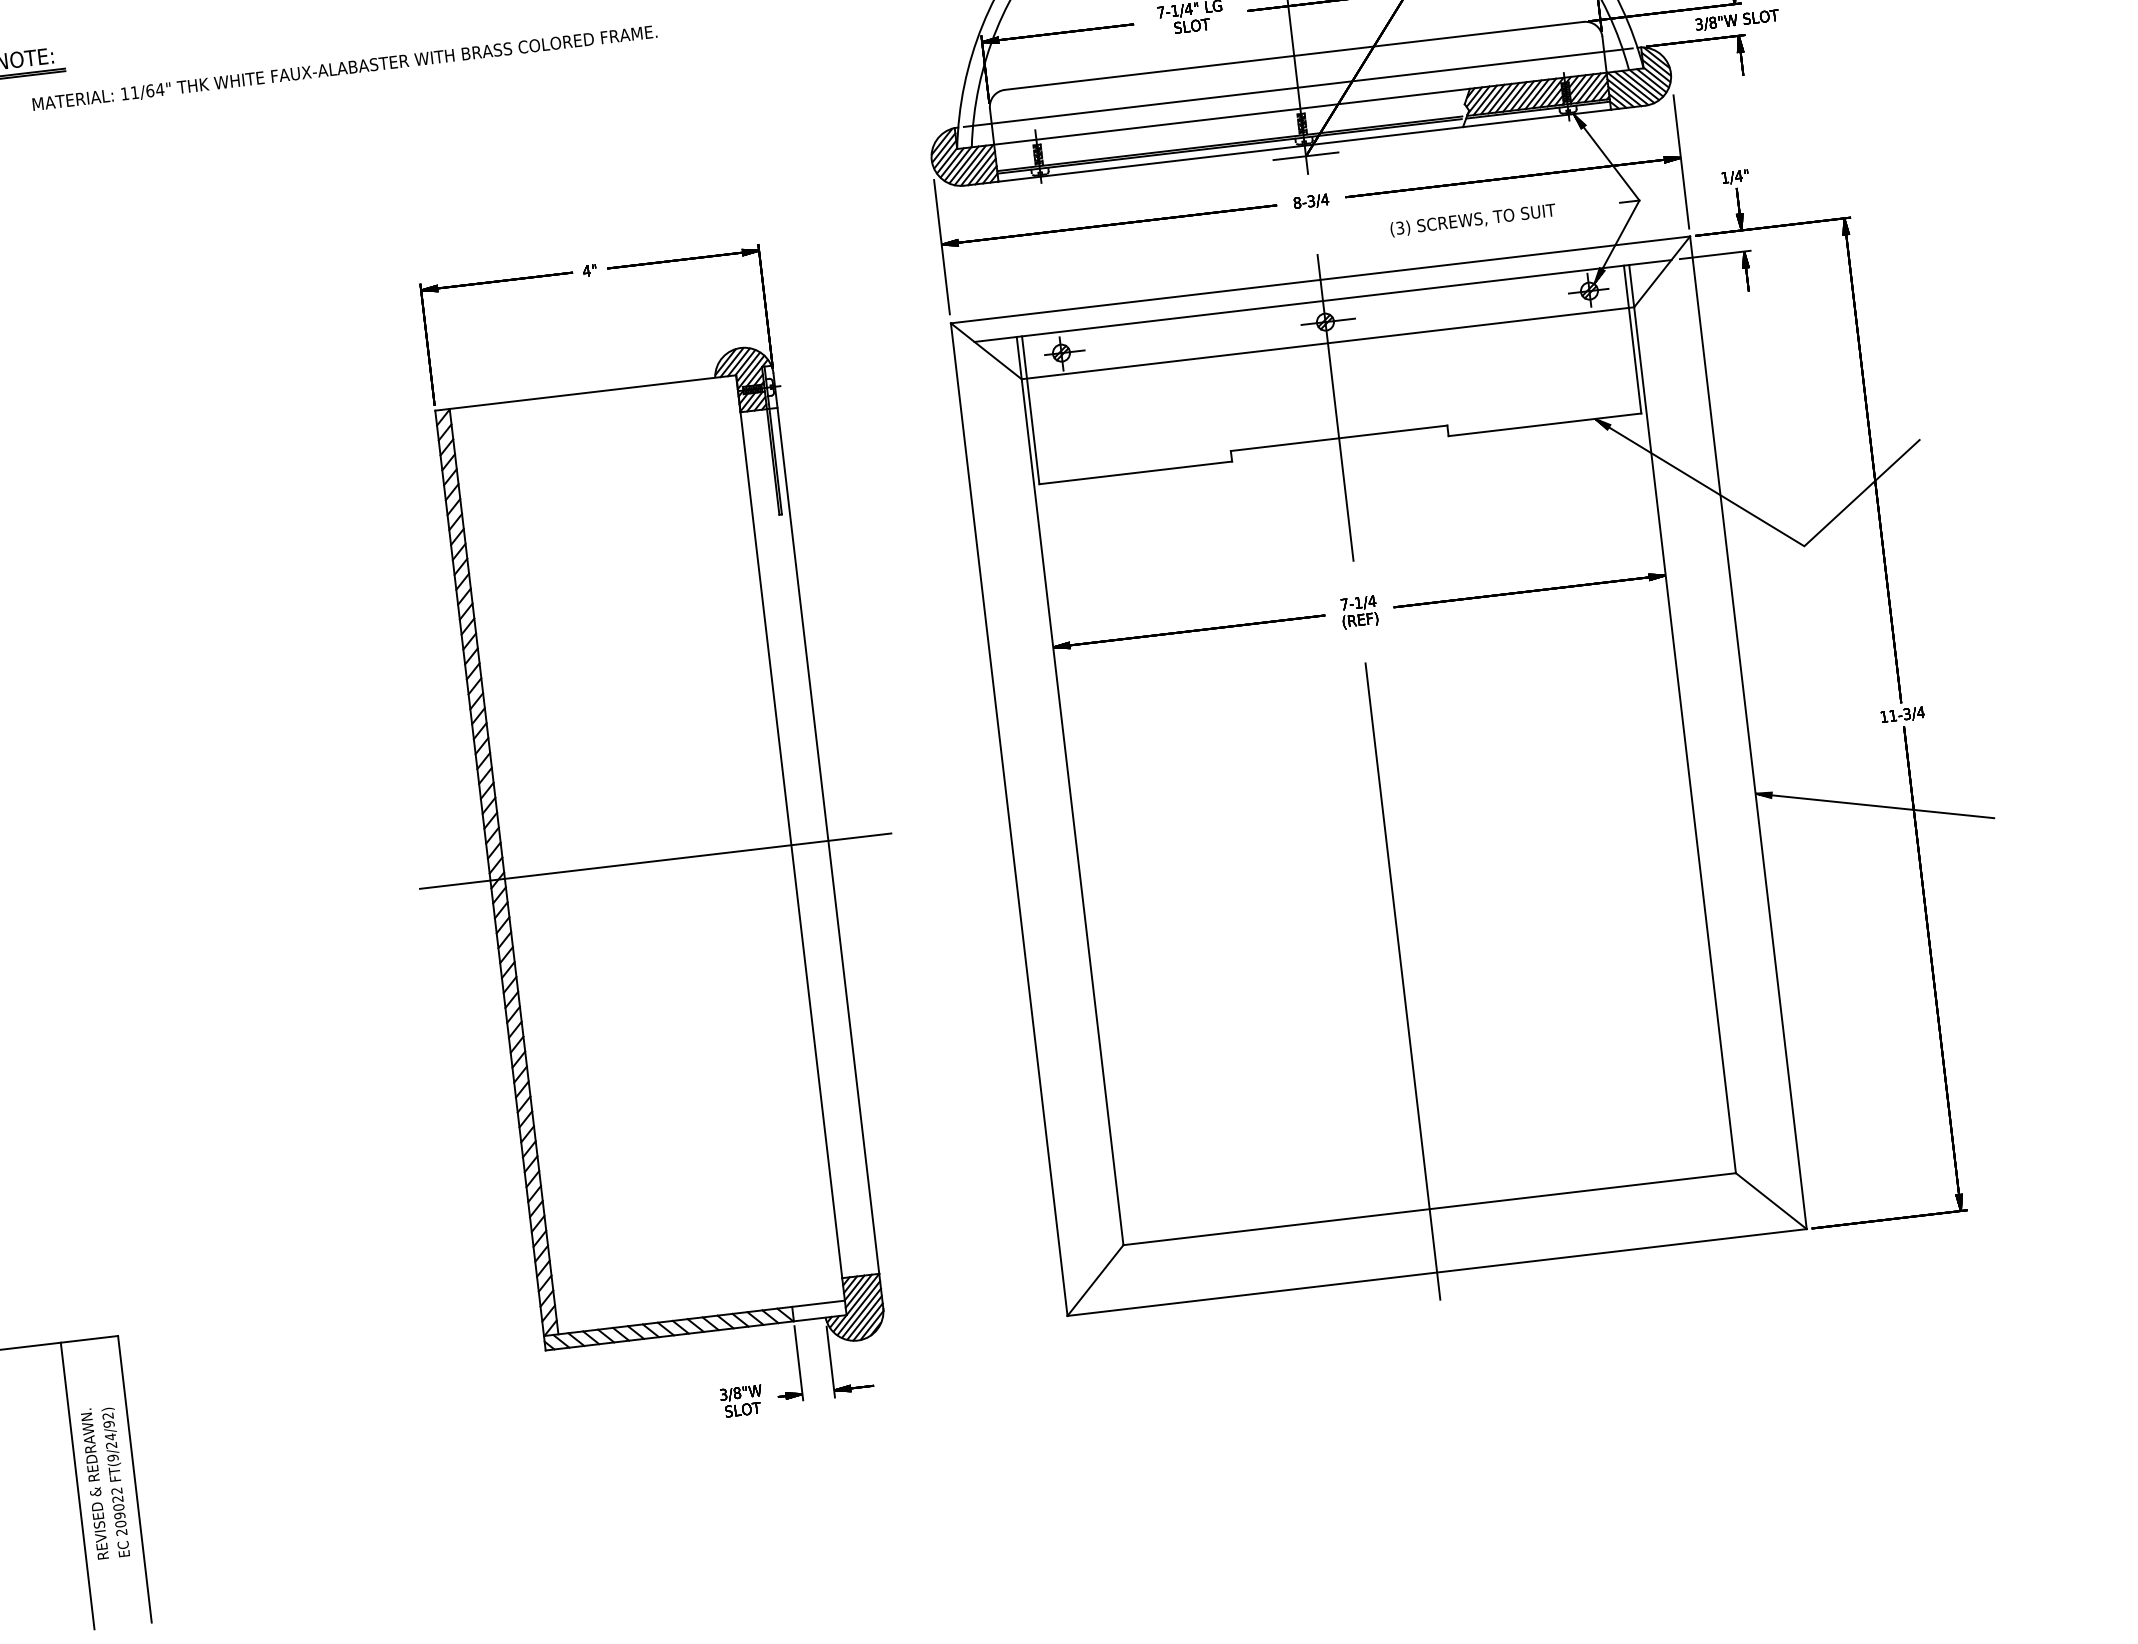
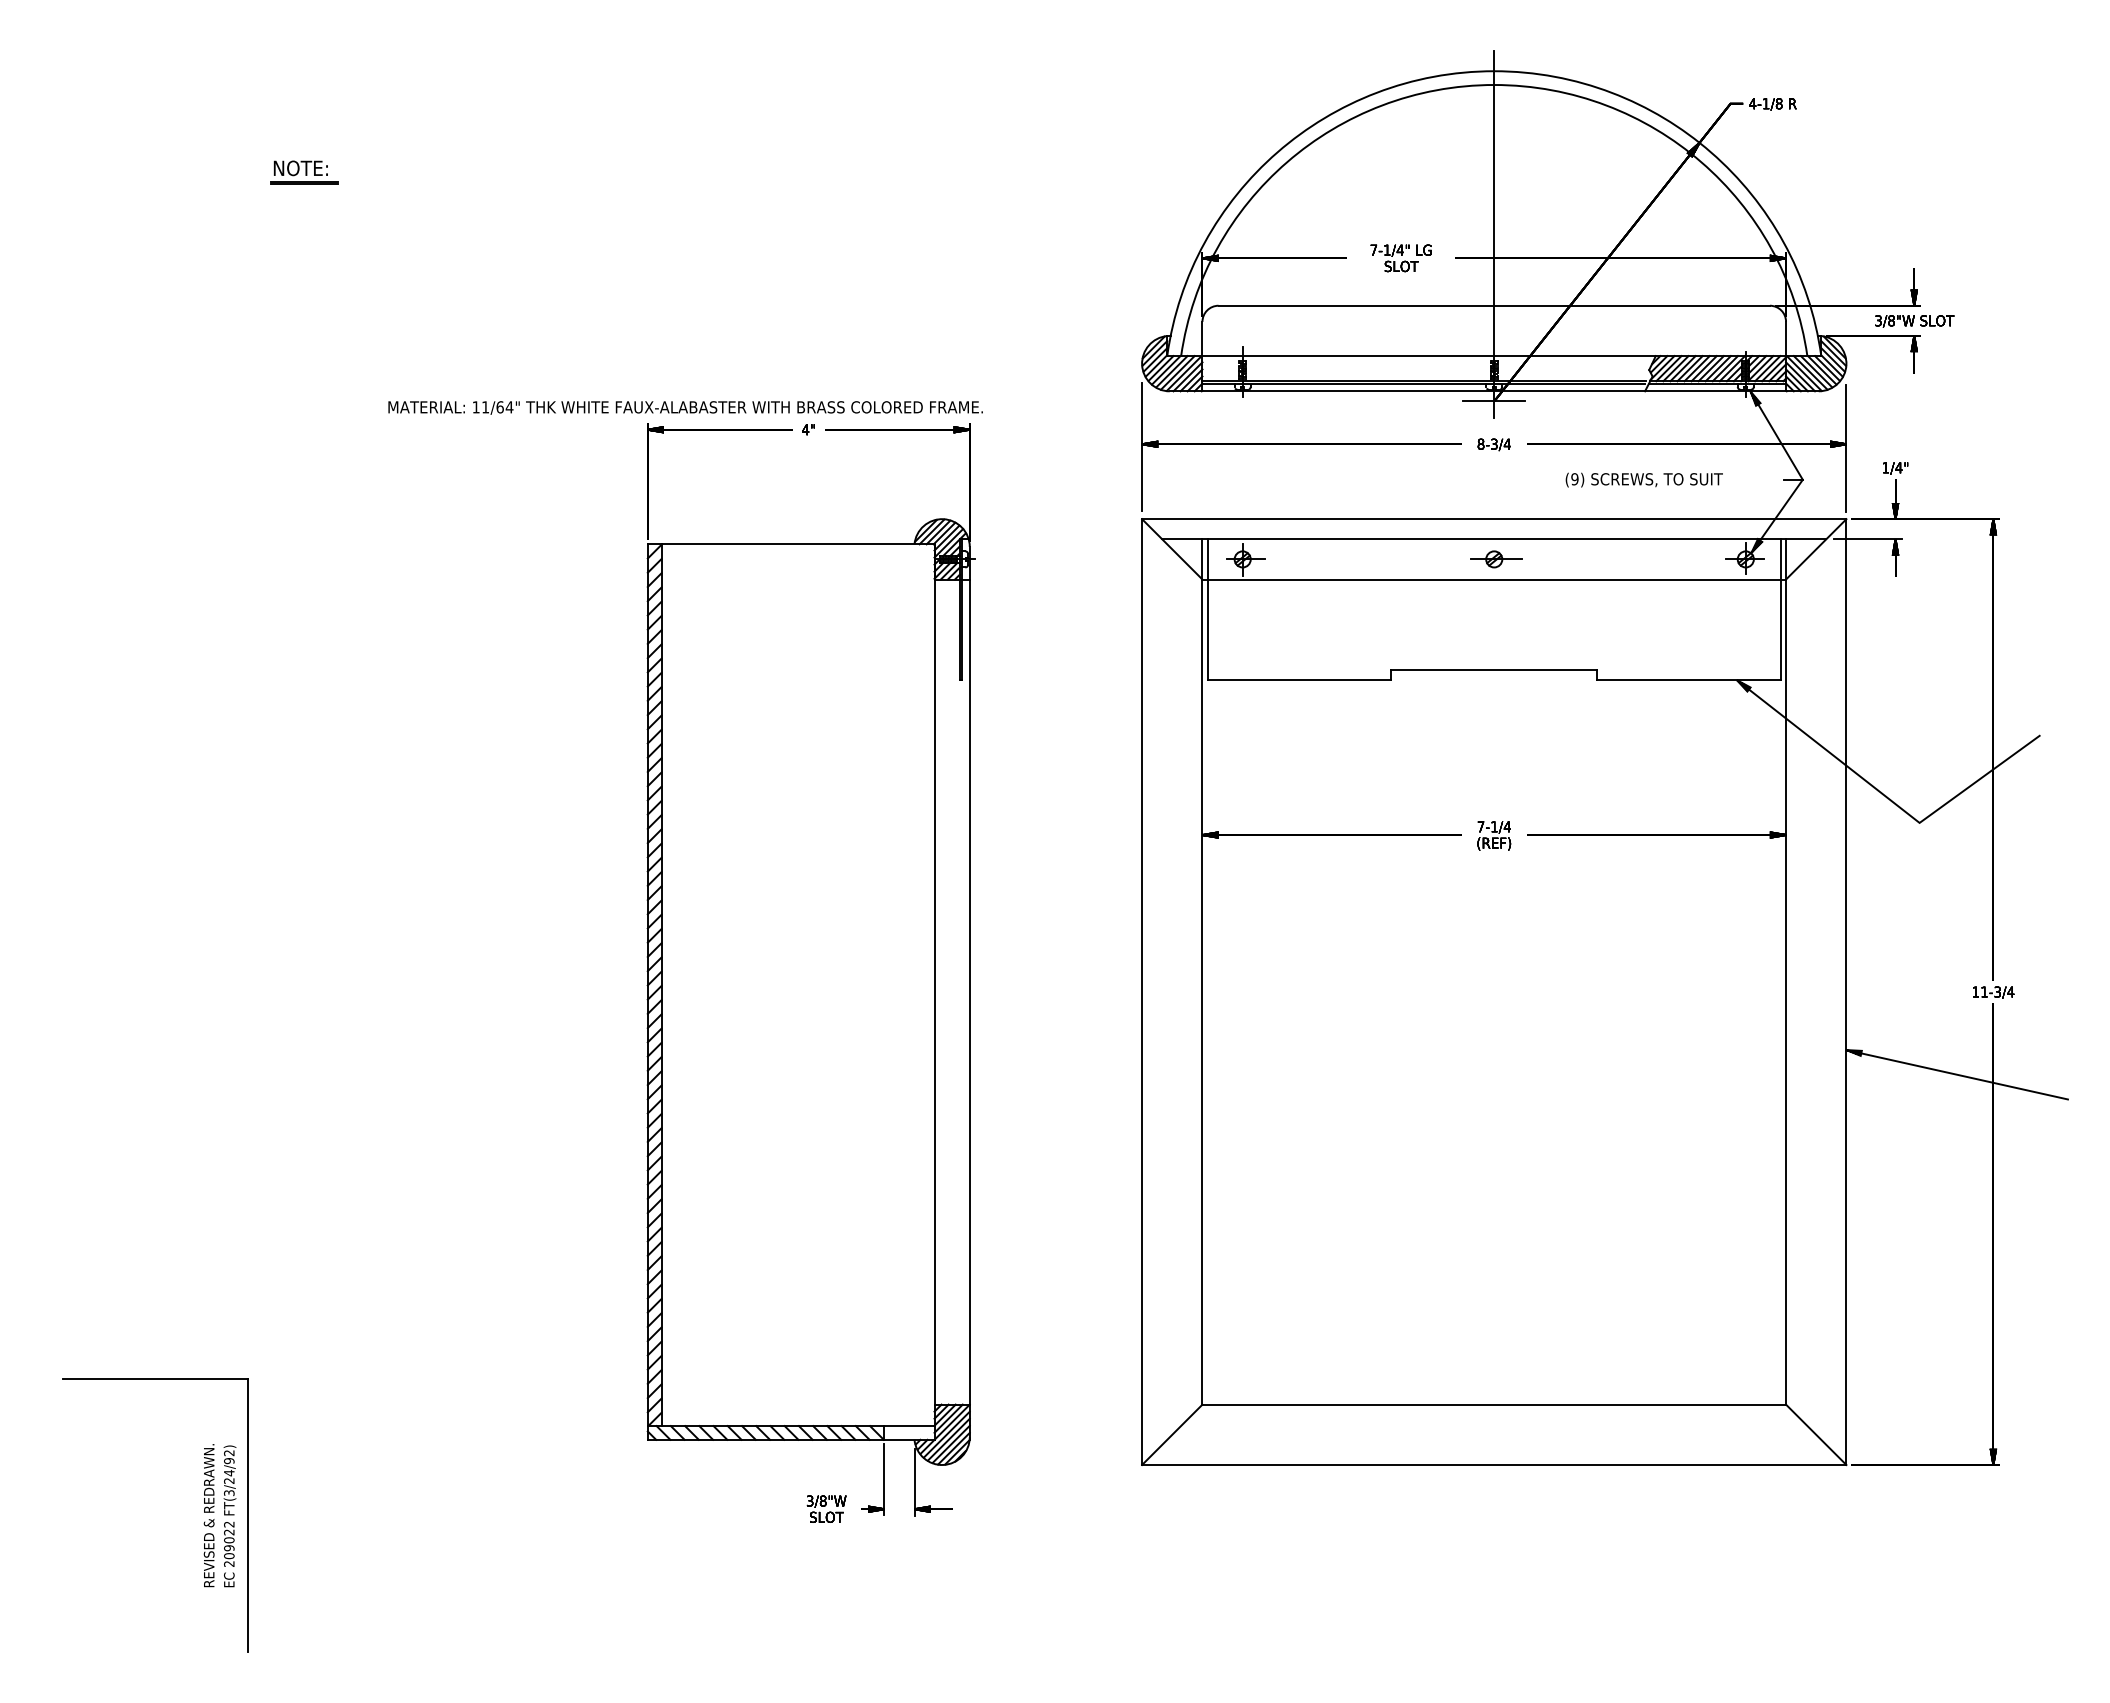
text: (344, 68) -> (685, 407), moved
line: (1298, 88) -> (1494, 336), removed
text: (1399, 228) -> (1574, 479), (3) -> (9)
line: (1335, 407) -> (1494, 640), removed
line: (654, 861) -> (804, 992), removed
line: (1403, 981) -> (1494, 1187), removed
text: (113, 1458) -> (229, 1493), FT(9/24/92) -> FT(3/24/92)
line: (77, 1486) -> (192, 1515), removed

